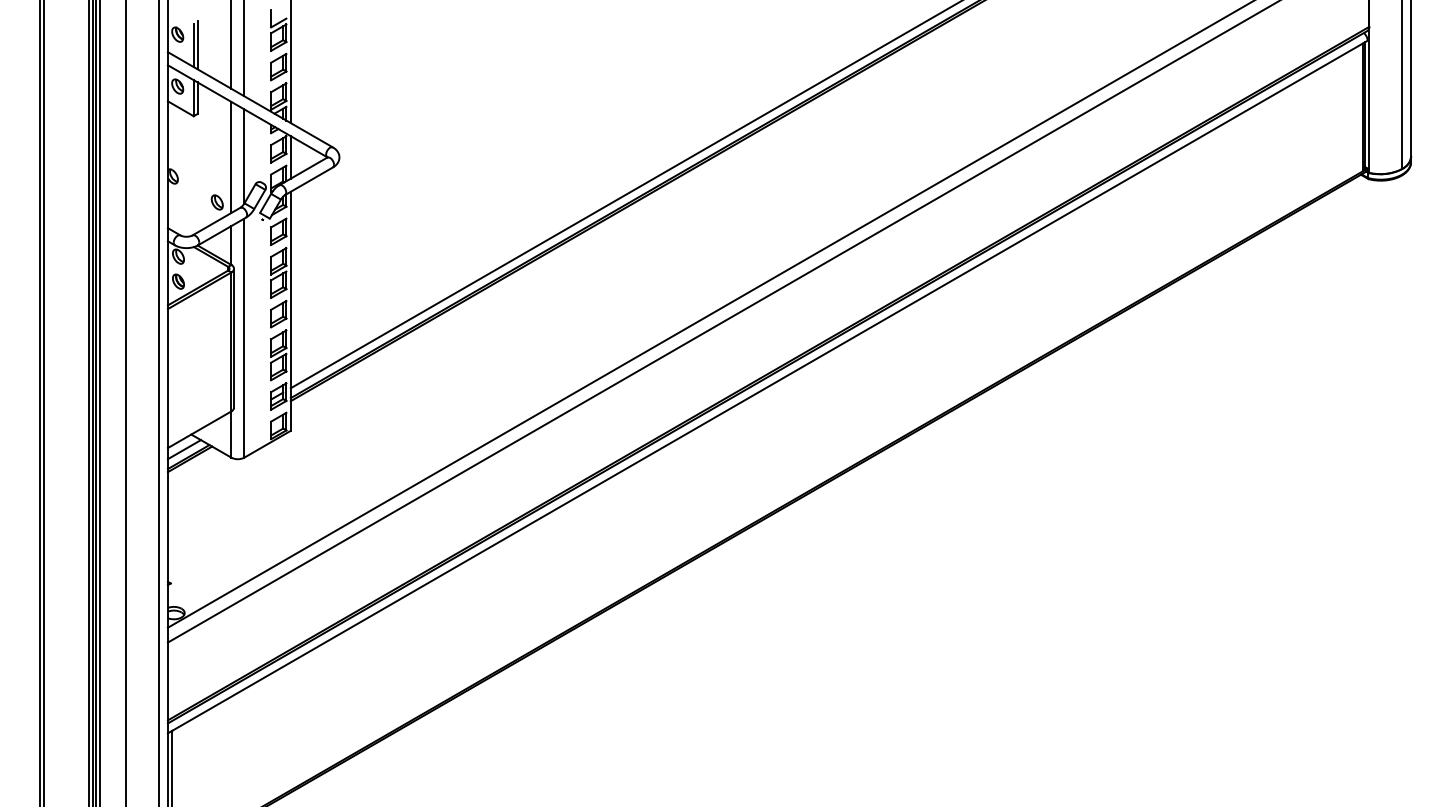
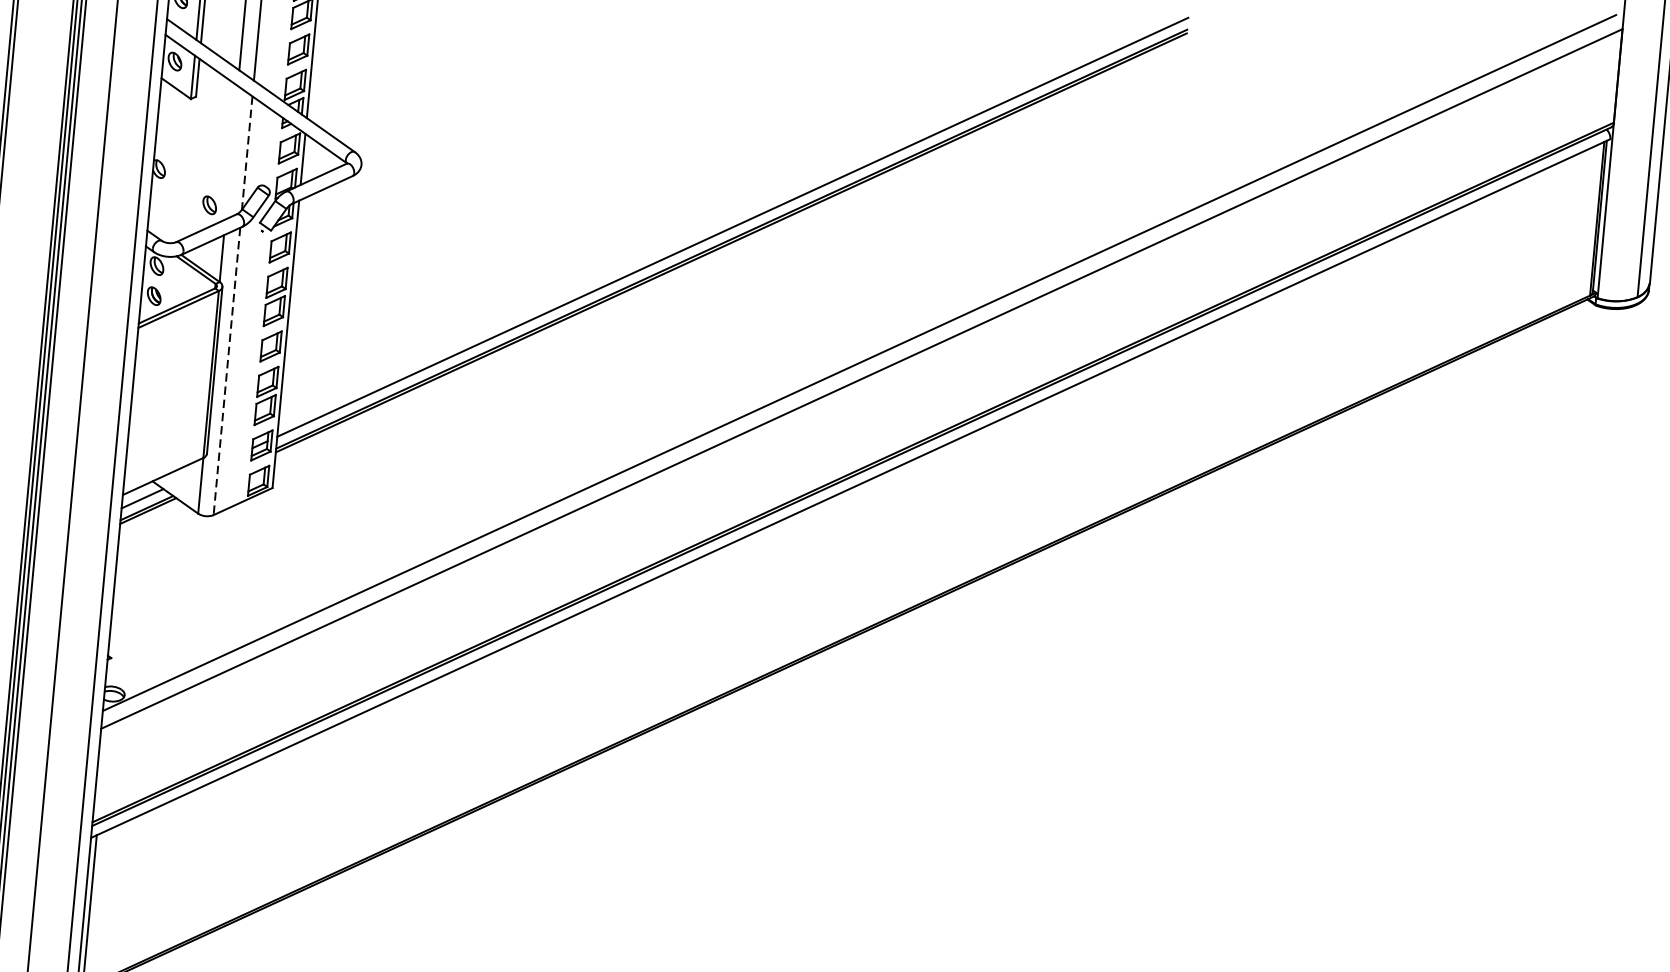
line: (231, 156) -> (231, 151), removed
line: (244, 157) -> (247, 154), solid -> dashed
line: (244, 338) -> (227, 371), solid -> dashed

